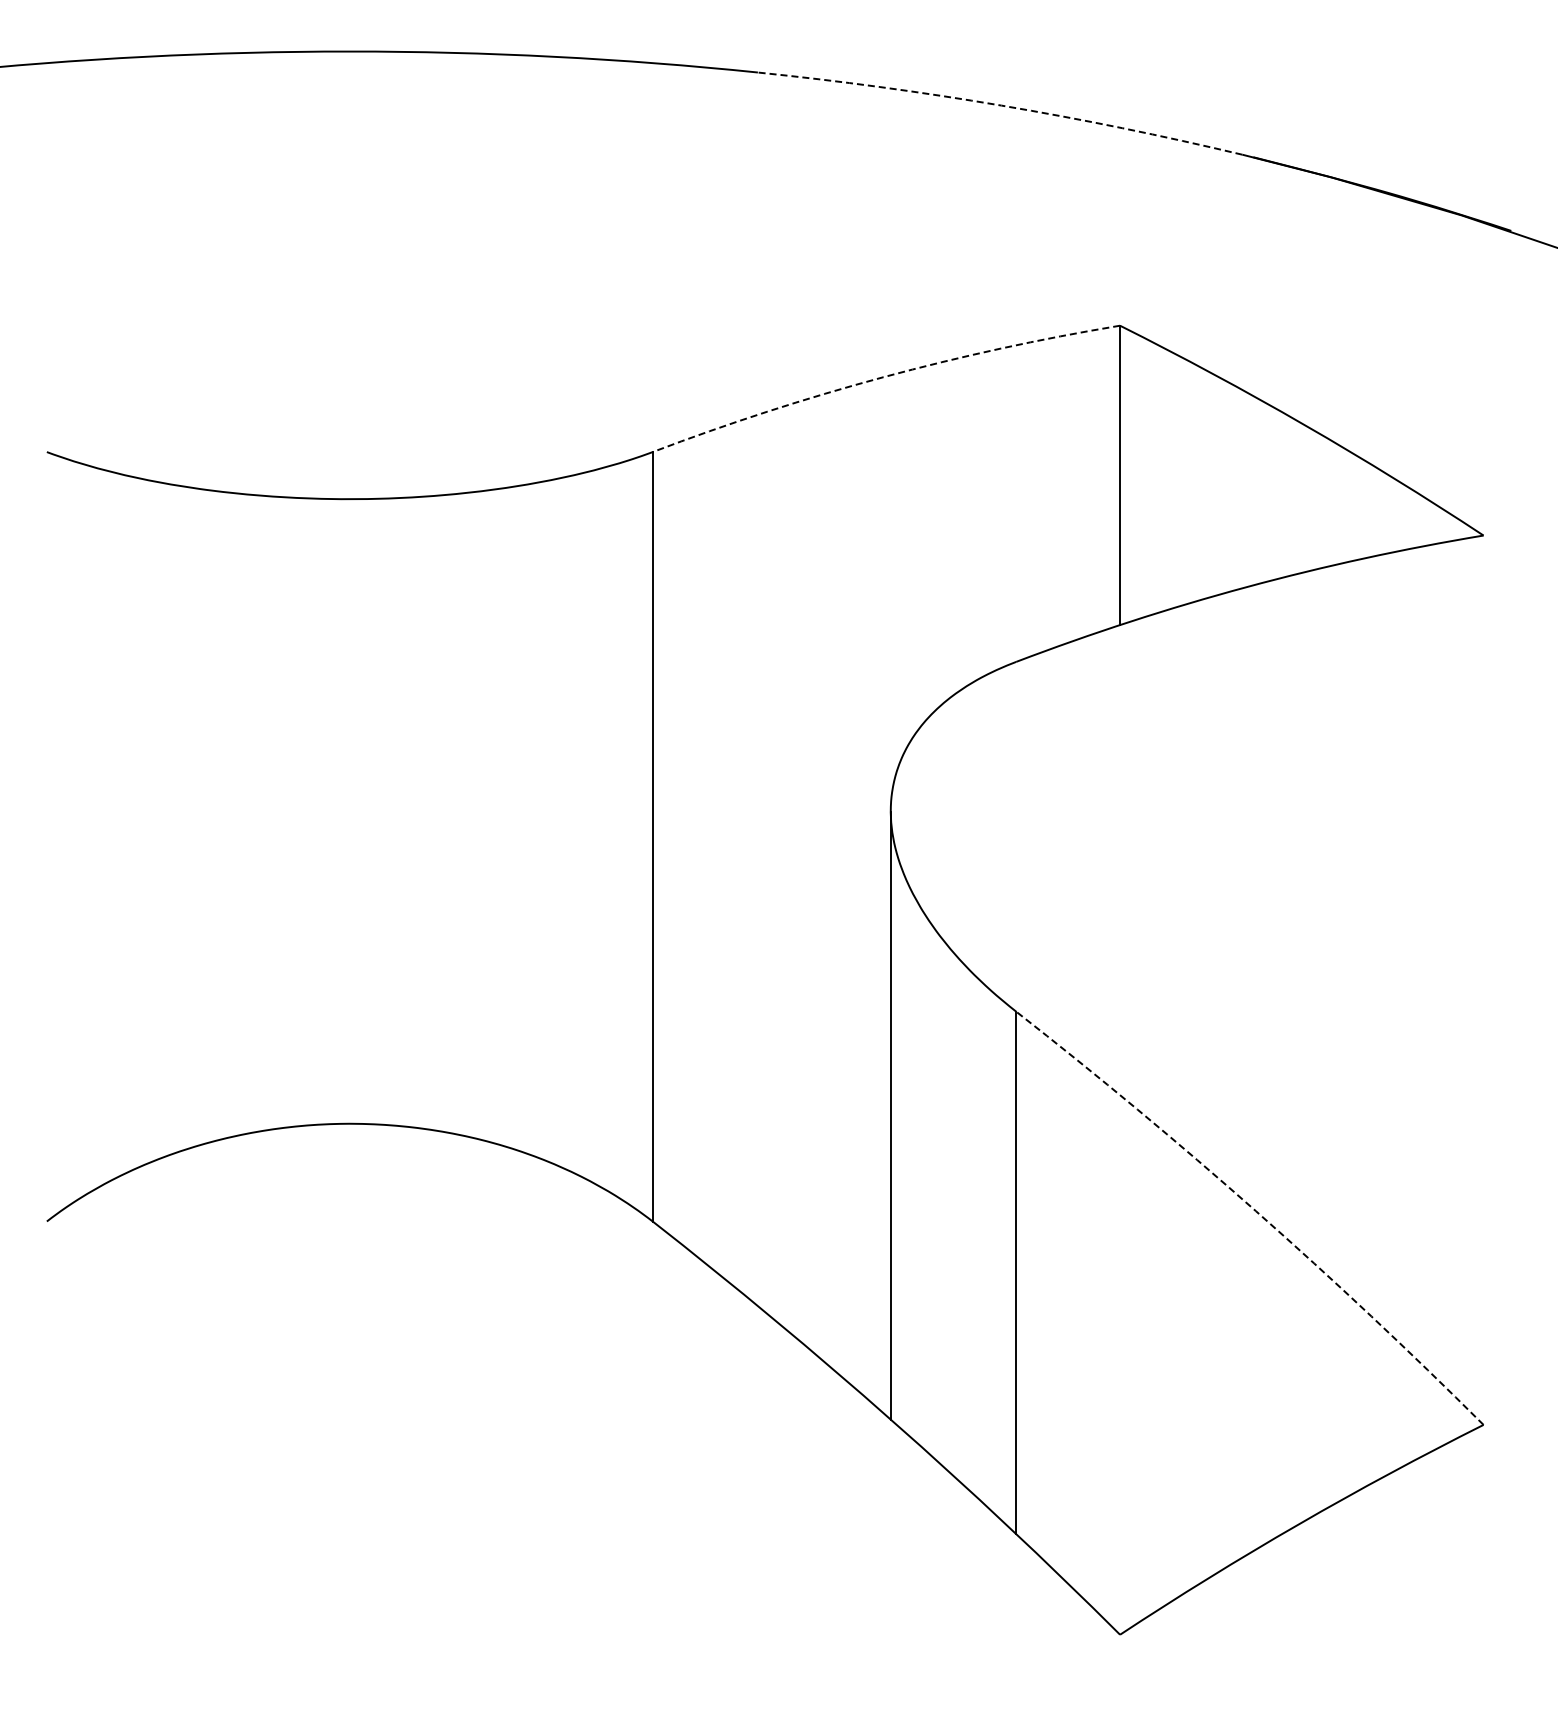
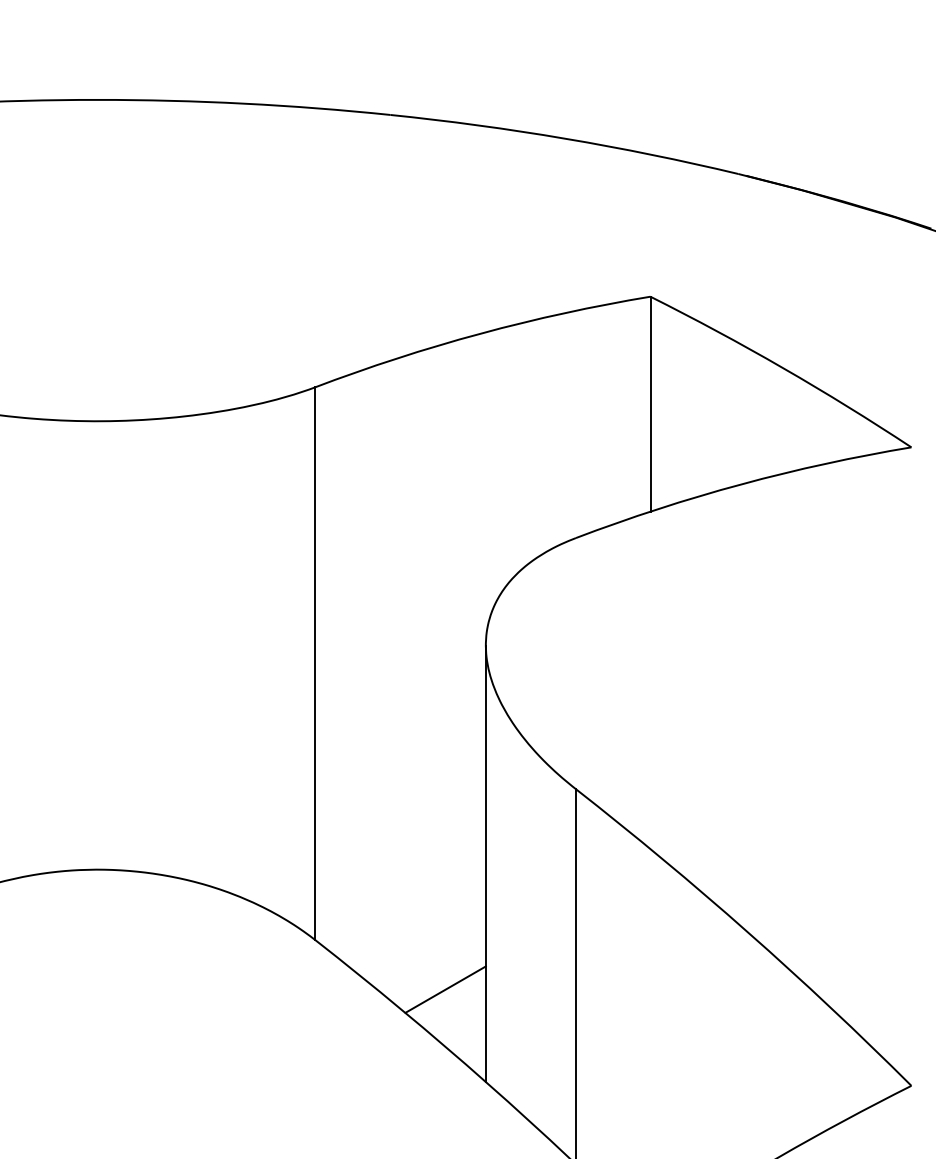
arc: (1001, 105) -> (565, 138), dashed -> solid
arc: (883, 377) -> (480, 333), dashed -> solid
arc: (1256, 1211) -> (748, 932), dashed -> solid
line: (834, 1290) -> (445, 989), added

